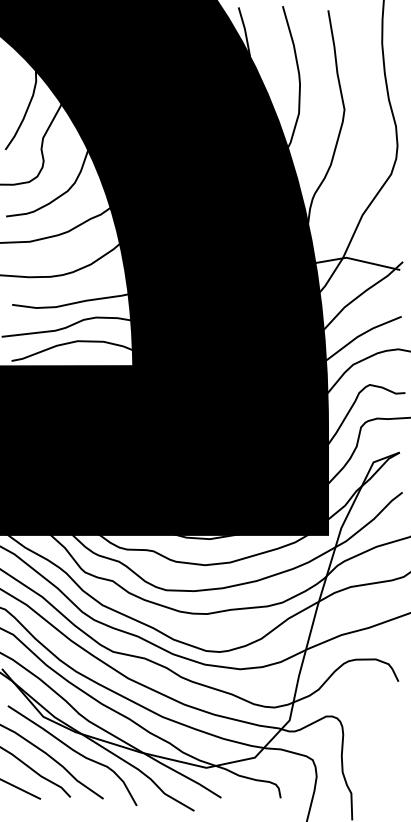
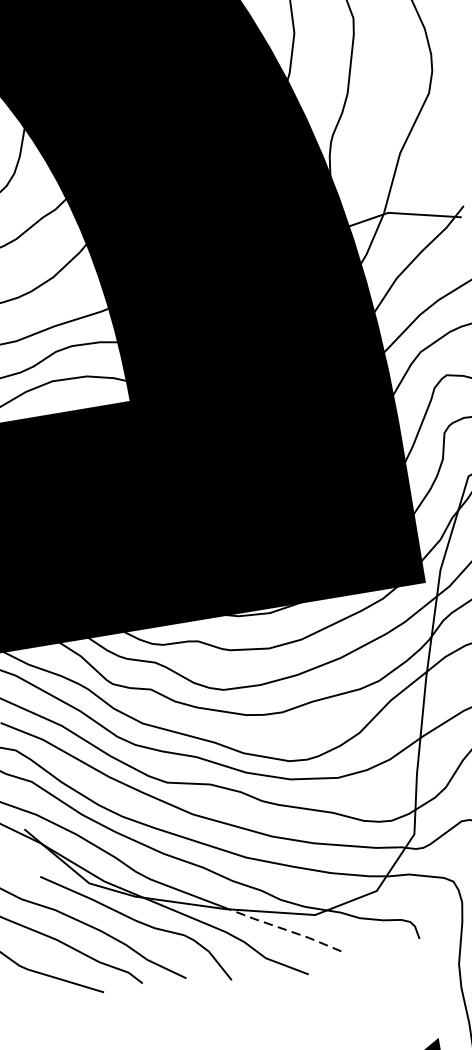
line: (182, 775) -> (285, 930), solid -> dashed

